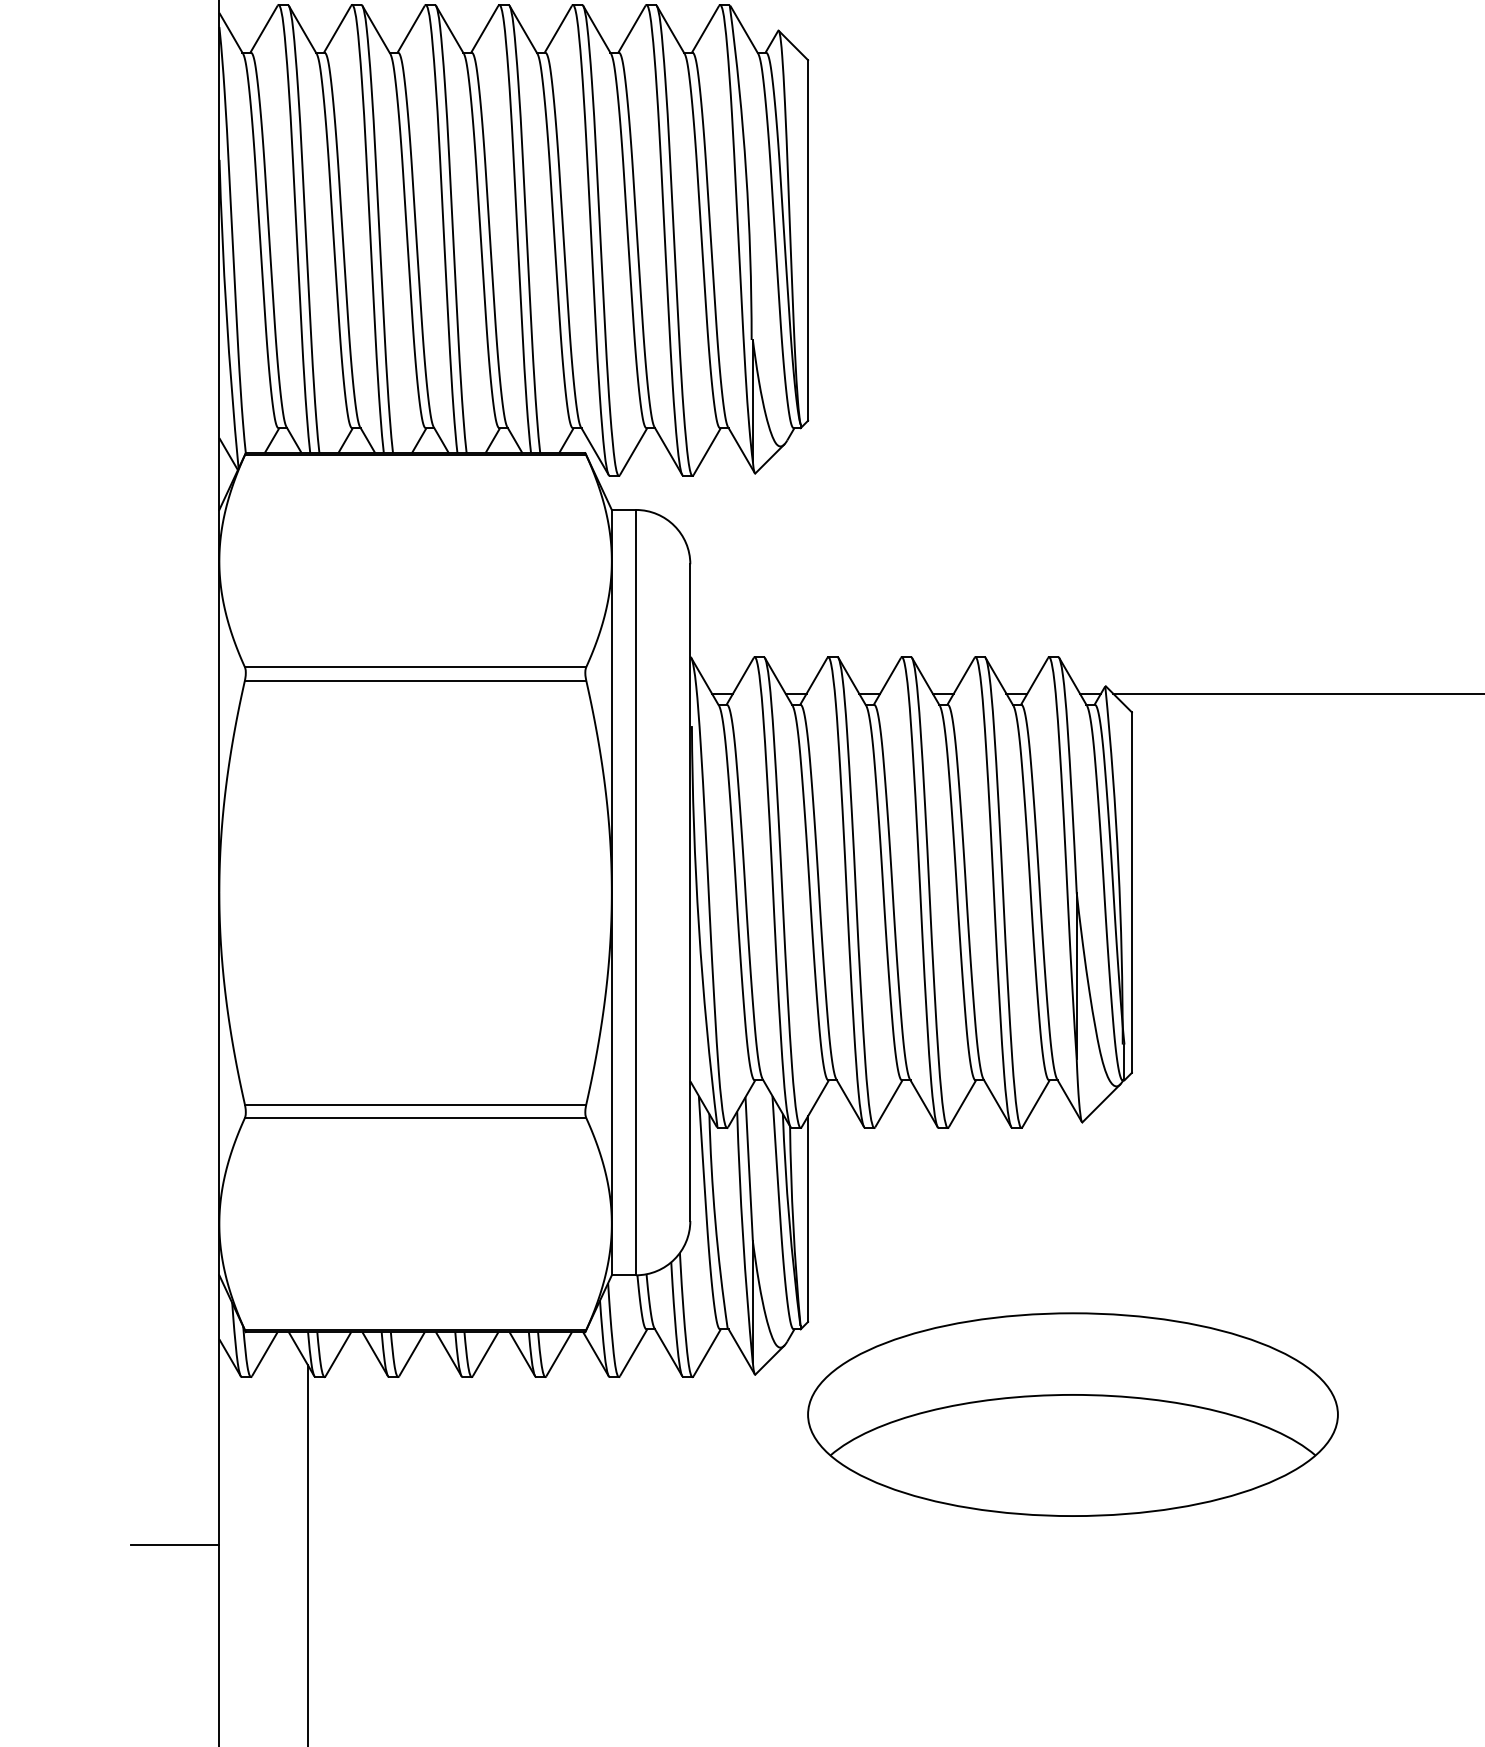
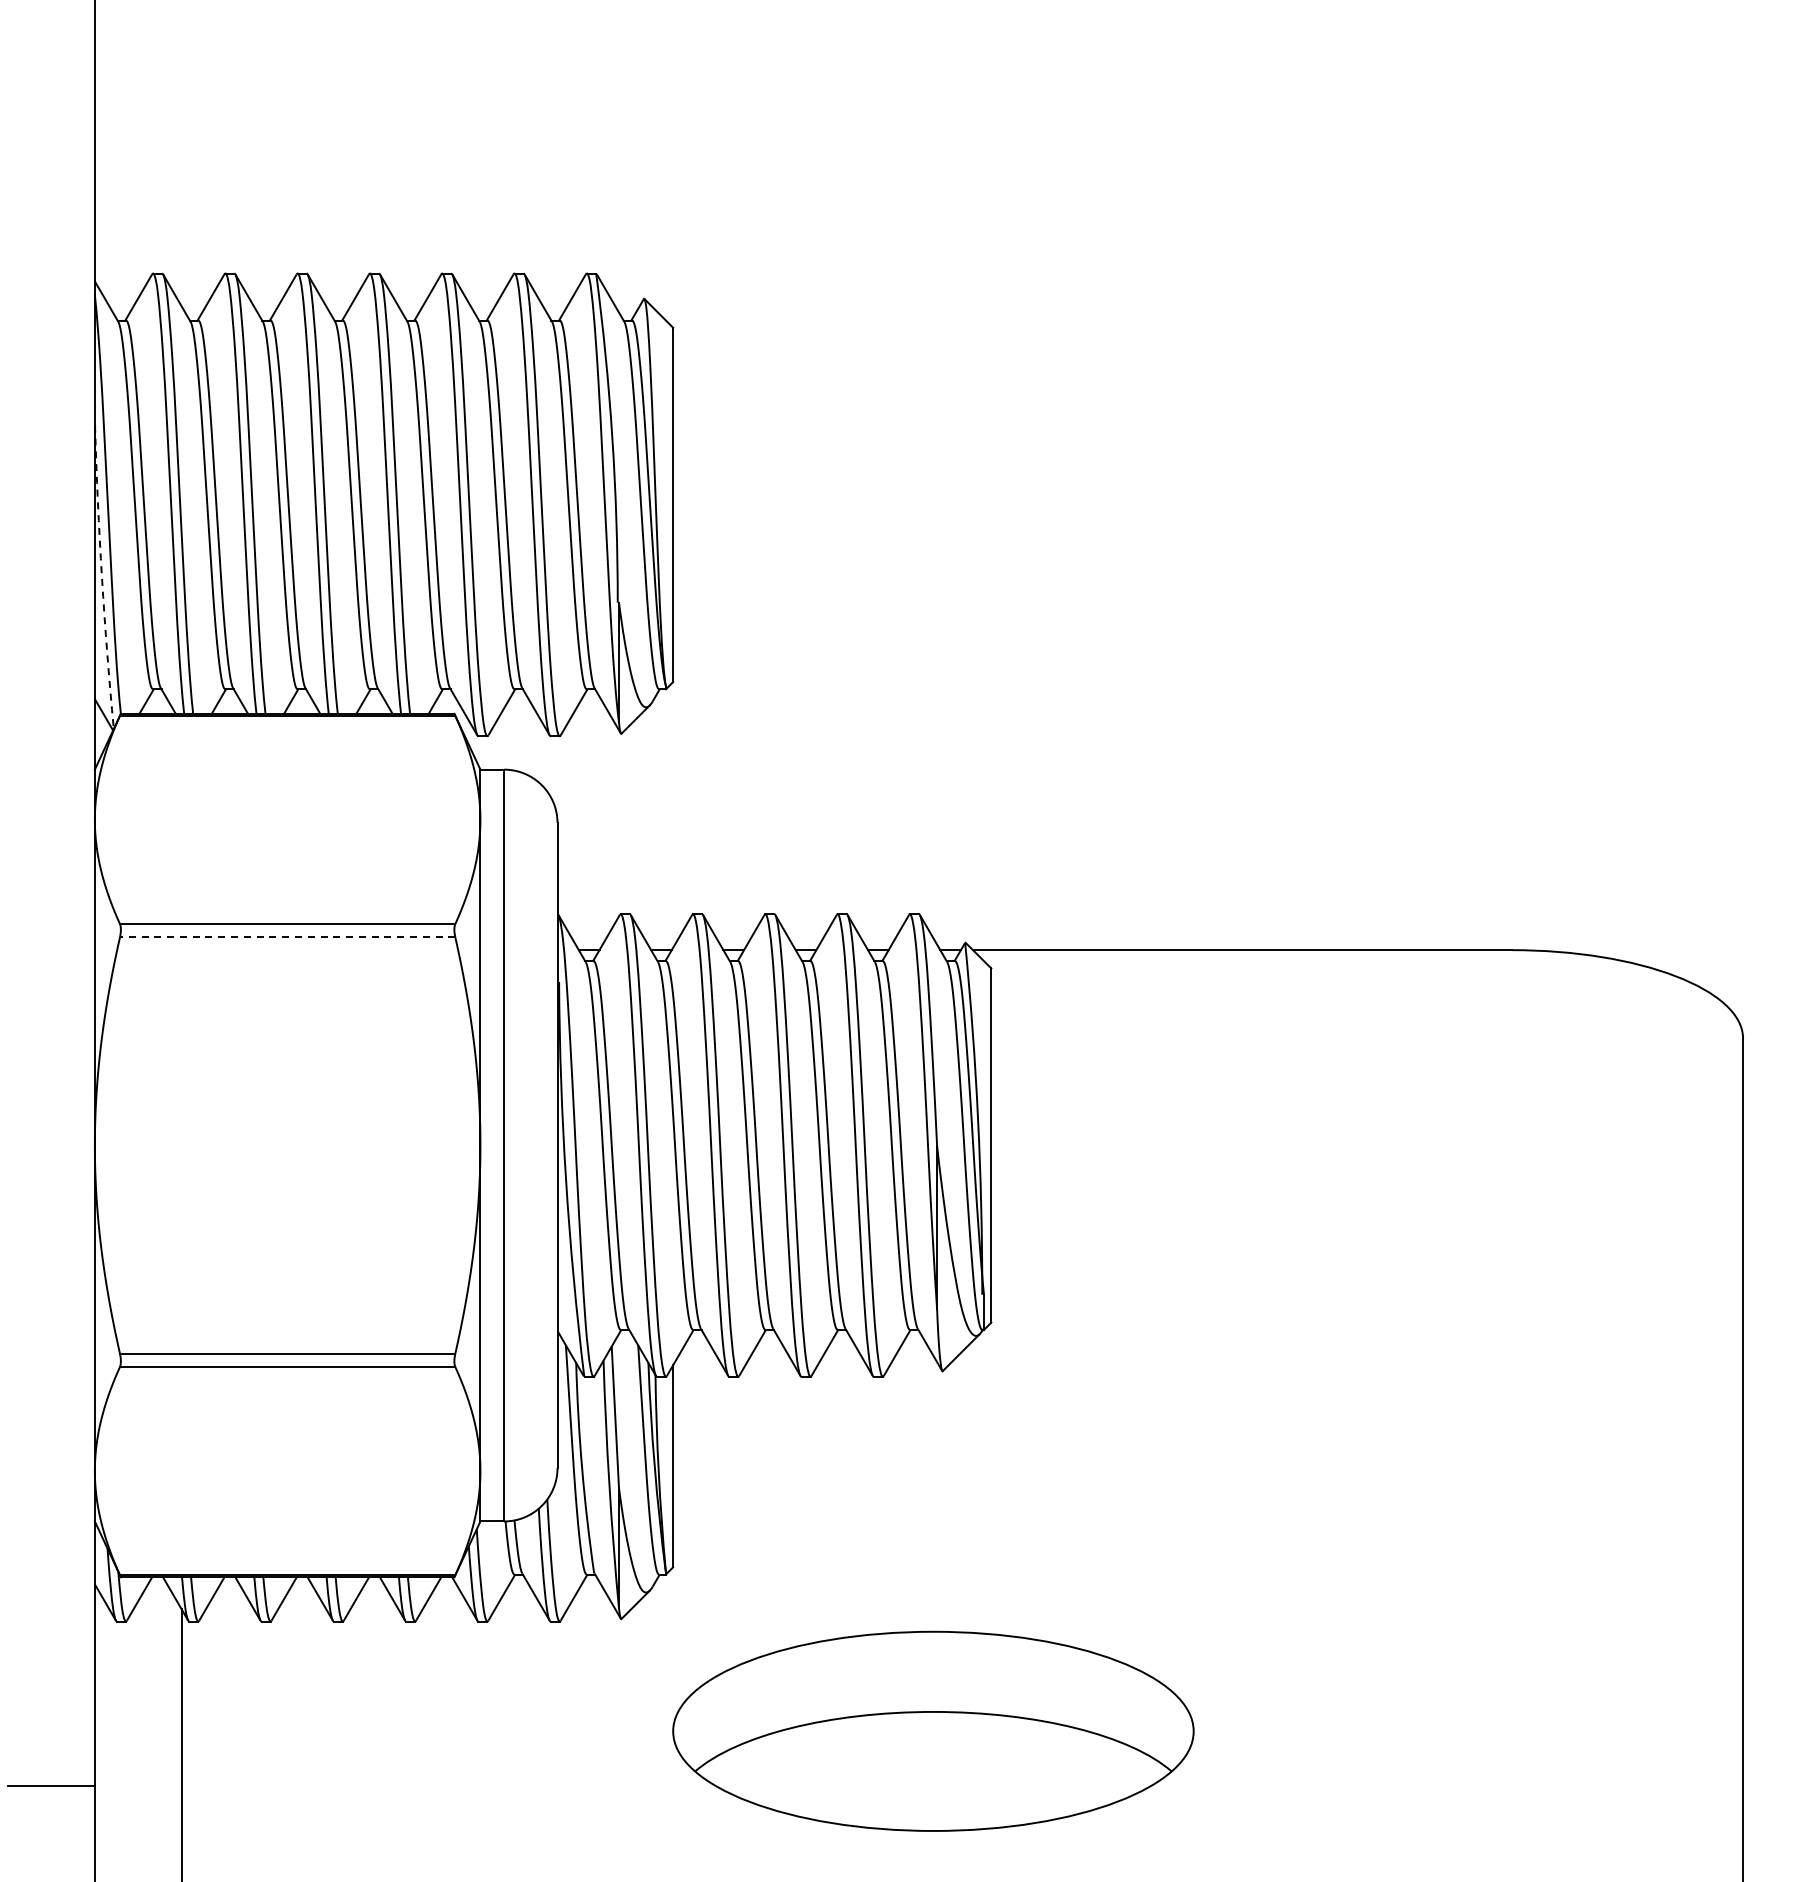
arc: (226, 314) -> (101, 577), solid -> dashed
line: (415, 680) -> (287, 937), solid -> dashed
part: (1073, 1413) -> (933, 1730), moved

